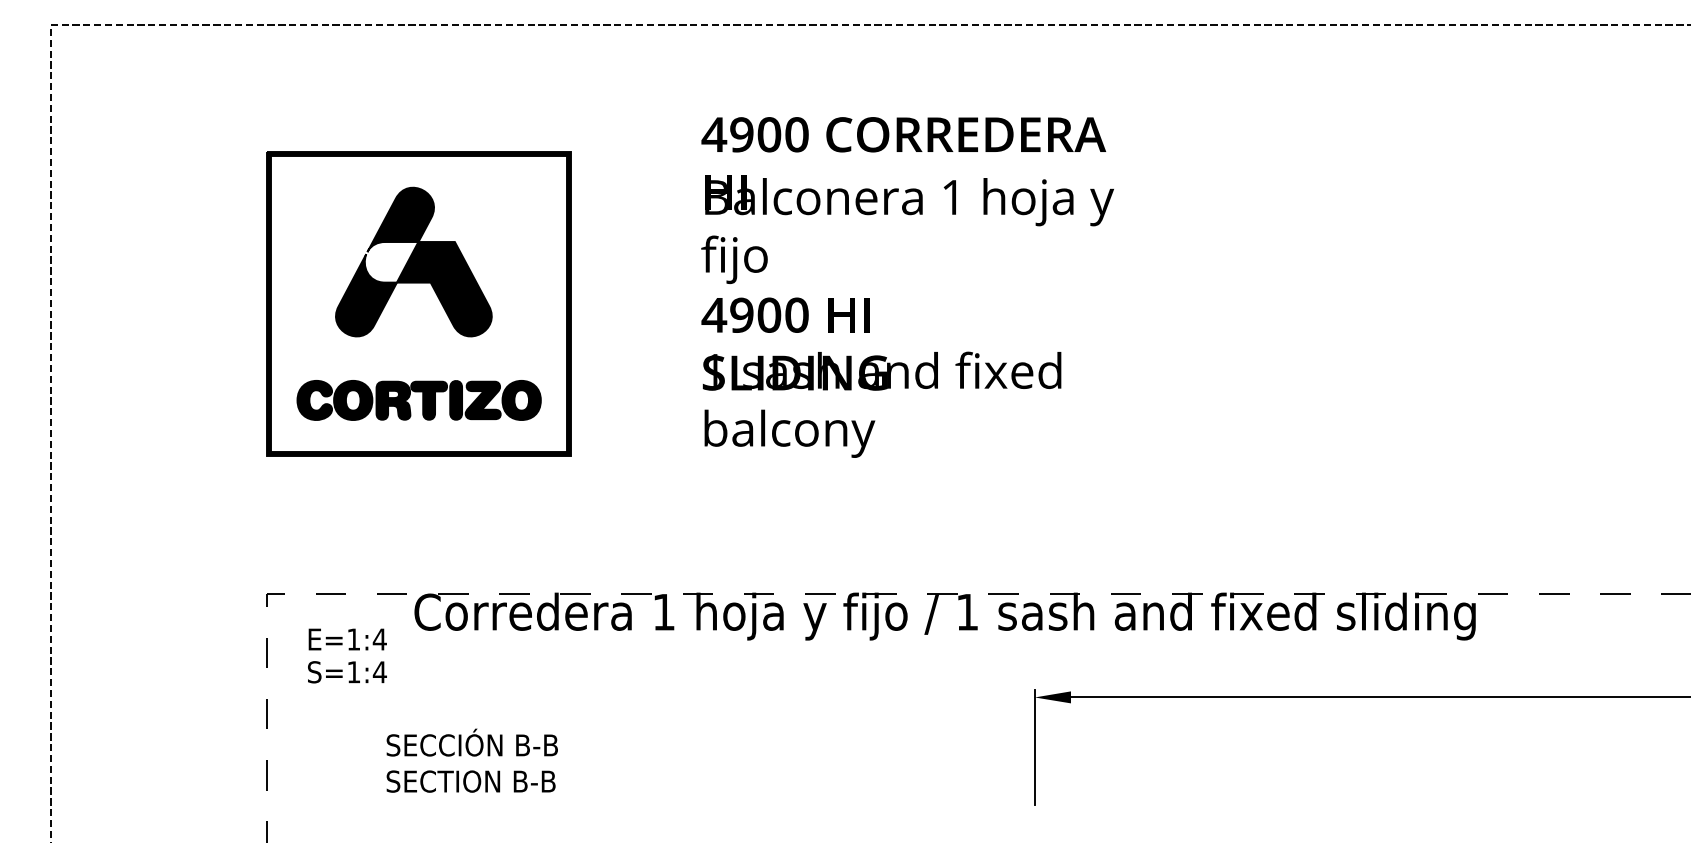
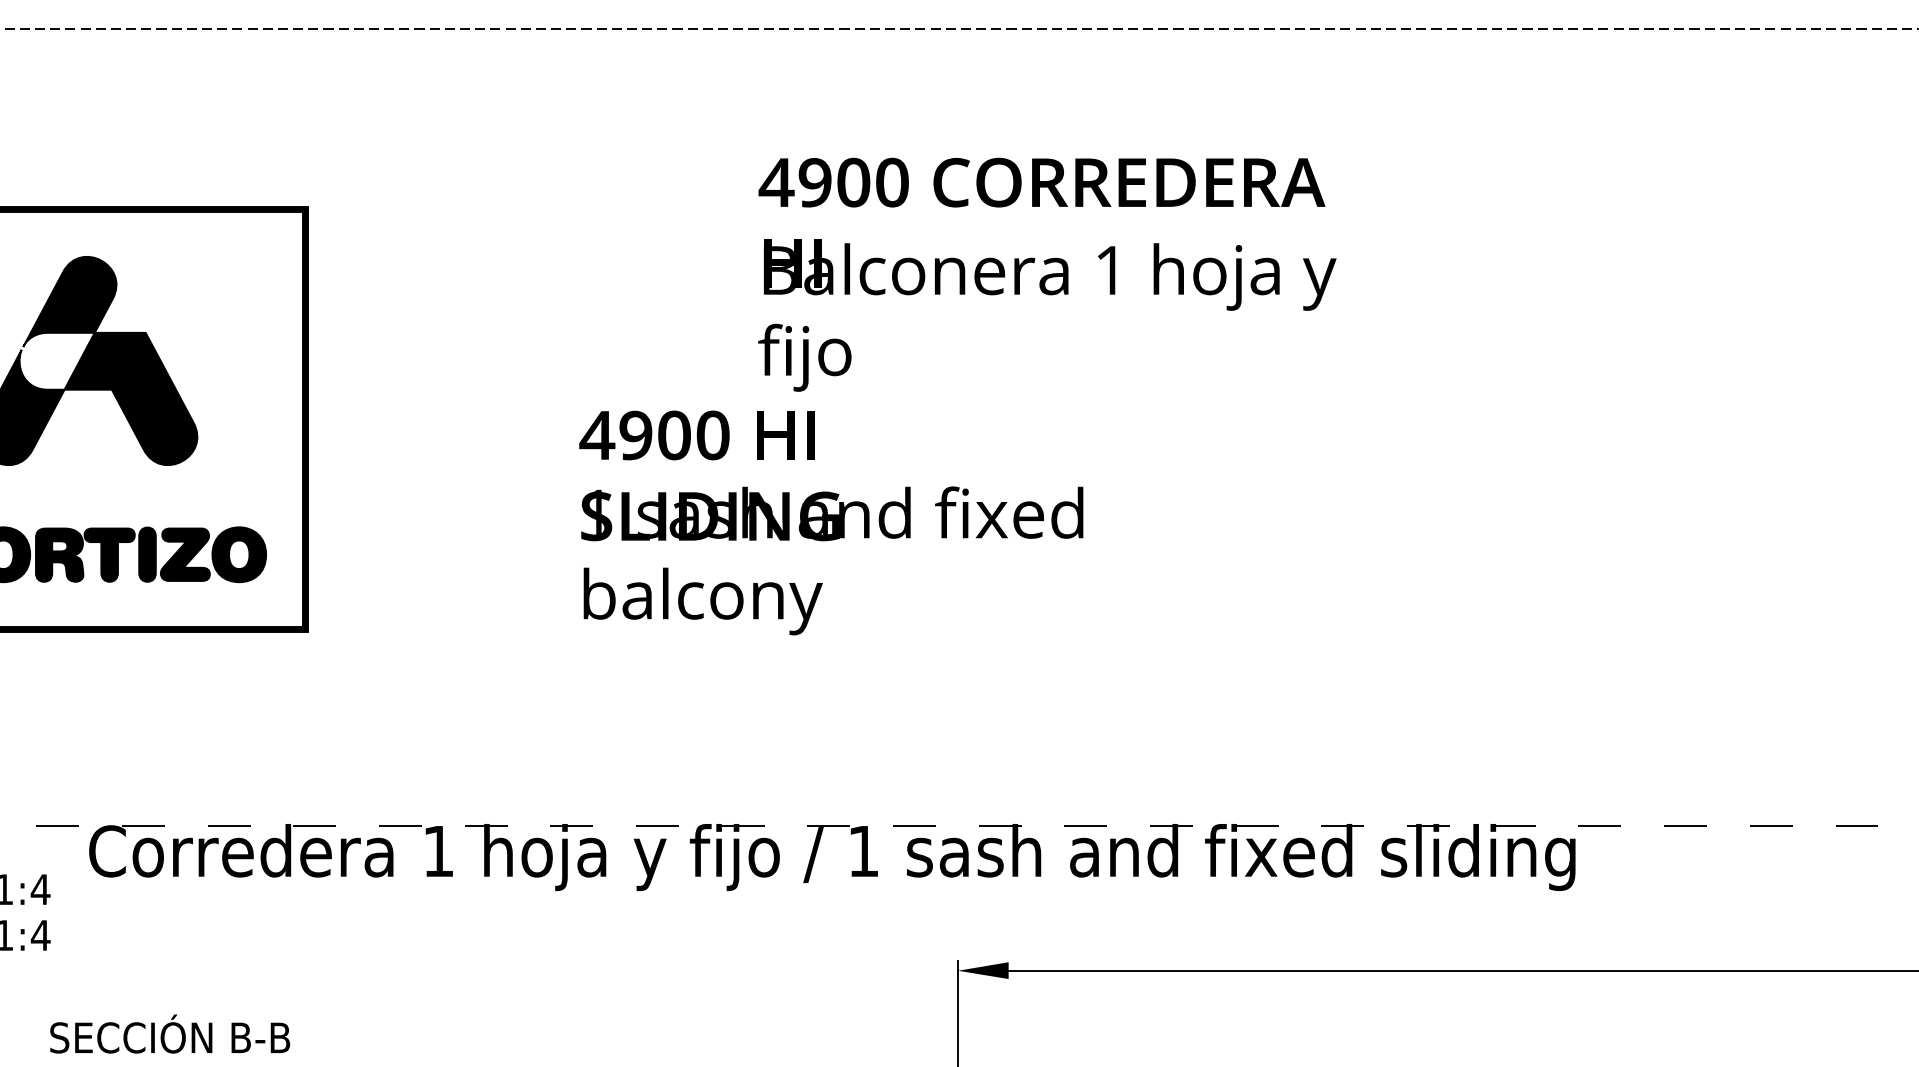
text: (907, 200) -> (1047, 274), moved
text: (881, 377) -> (831, 522), moved

